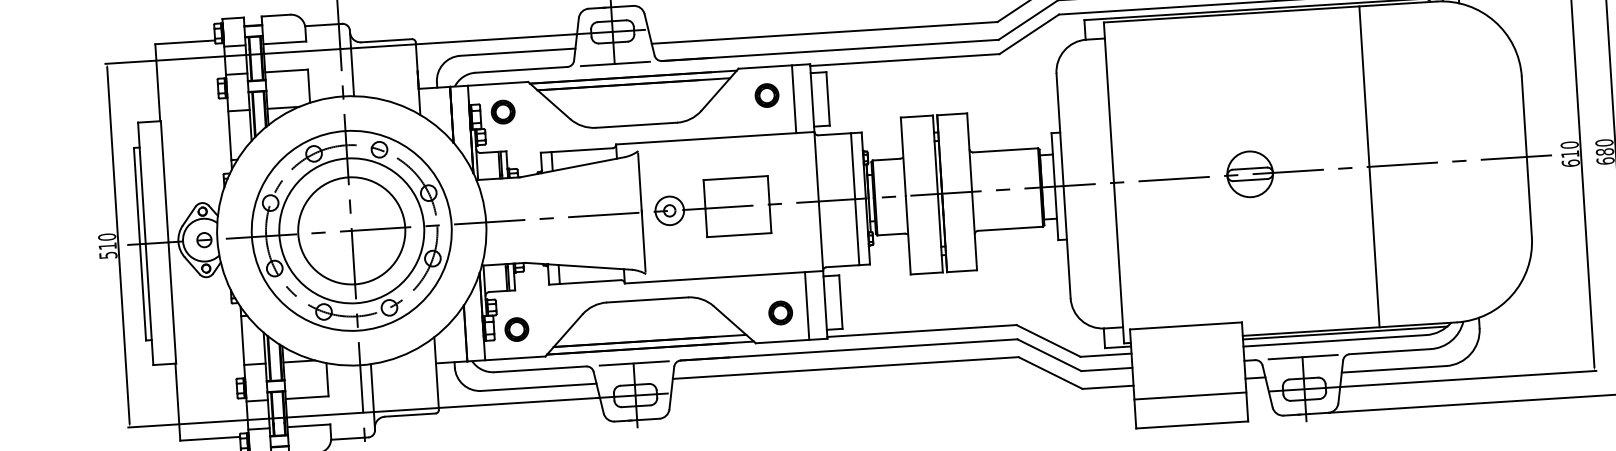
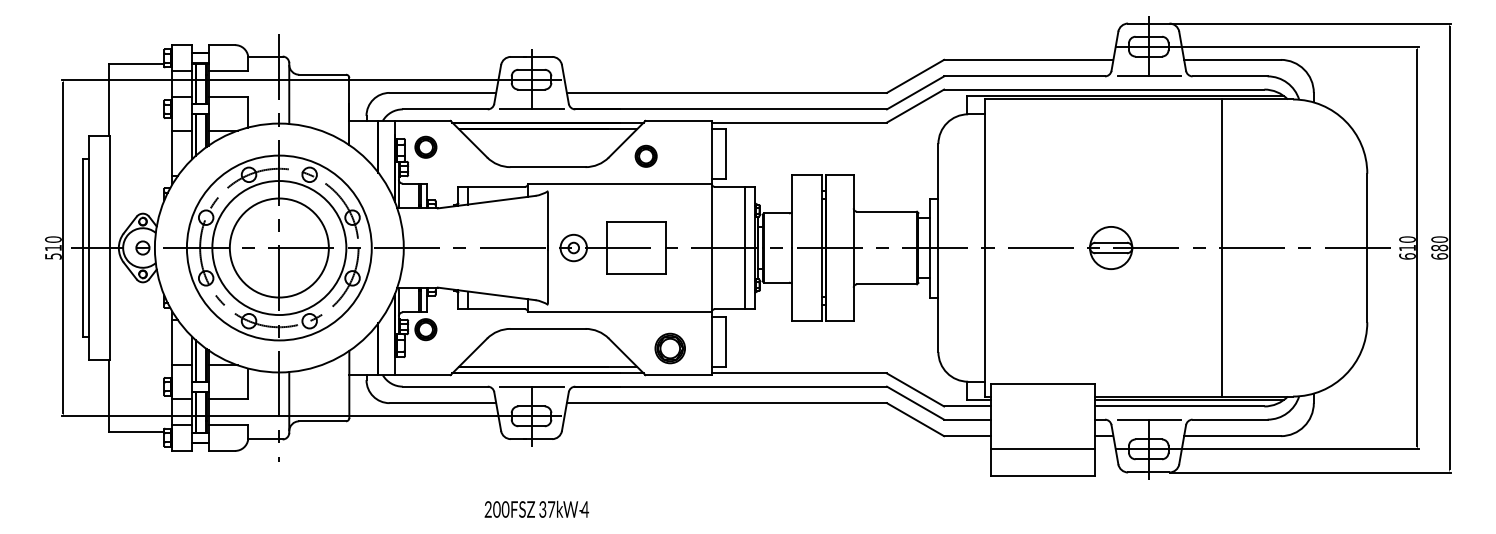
part: (766, 94) -> (645, 155), moved
line: (793, 98) -> (694, 151), removed
line: (806, 305) -> (694, 343), removed
part: (779, 312) -> (669, 348), size x1.4
part: (516, 329) -> (425, 329), moved

